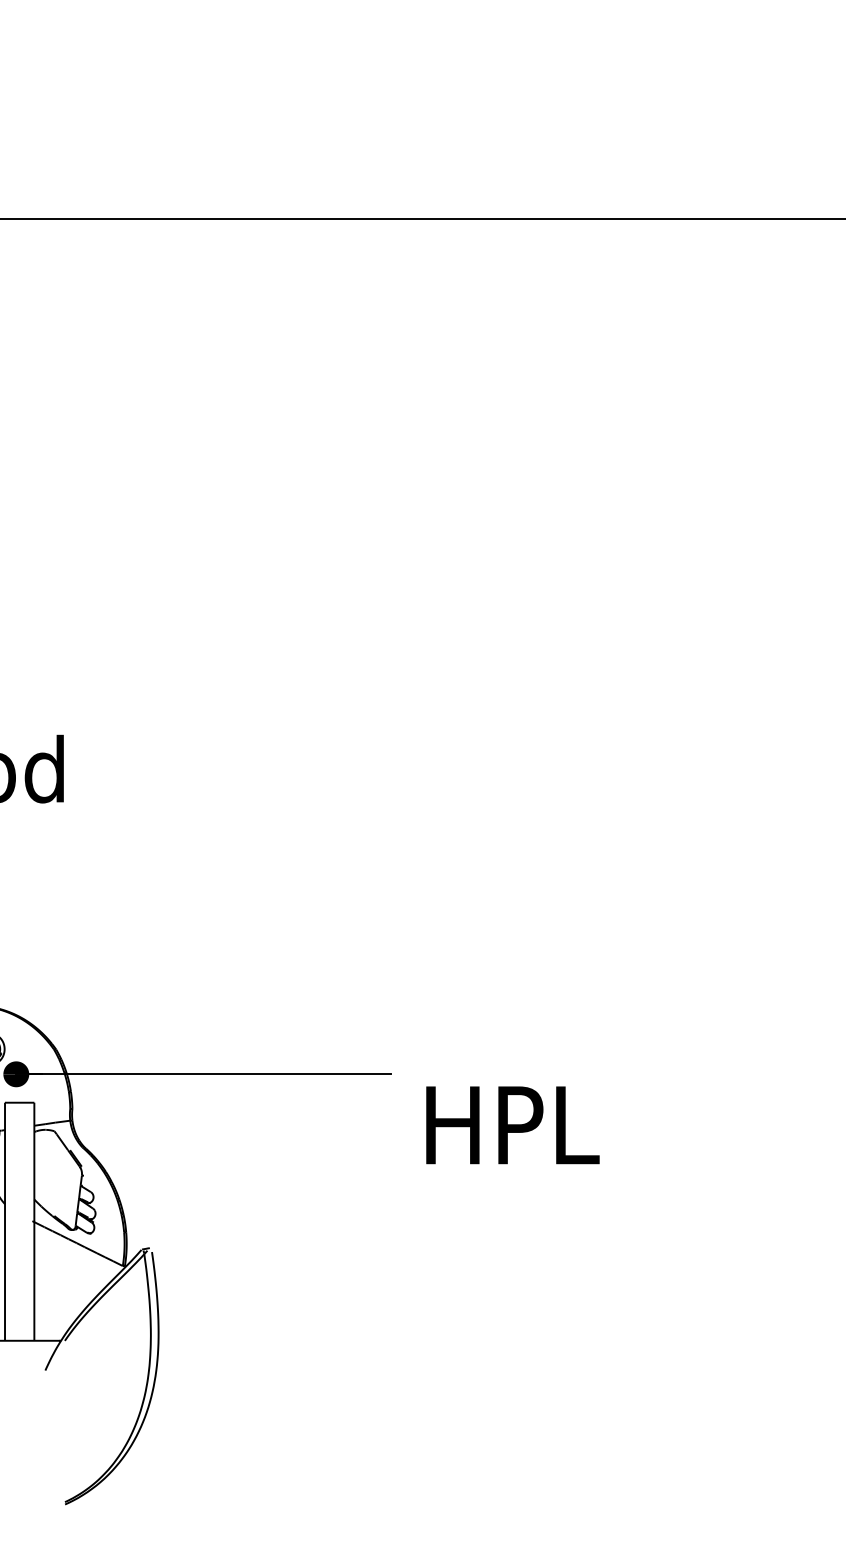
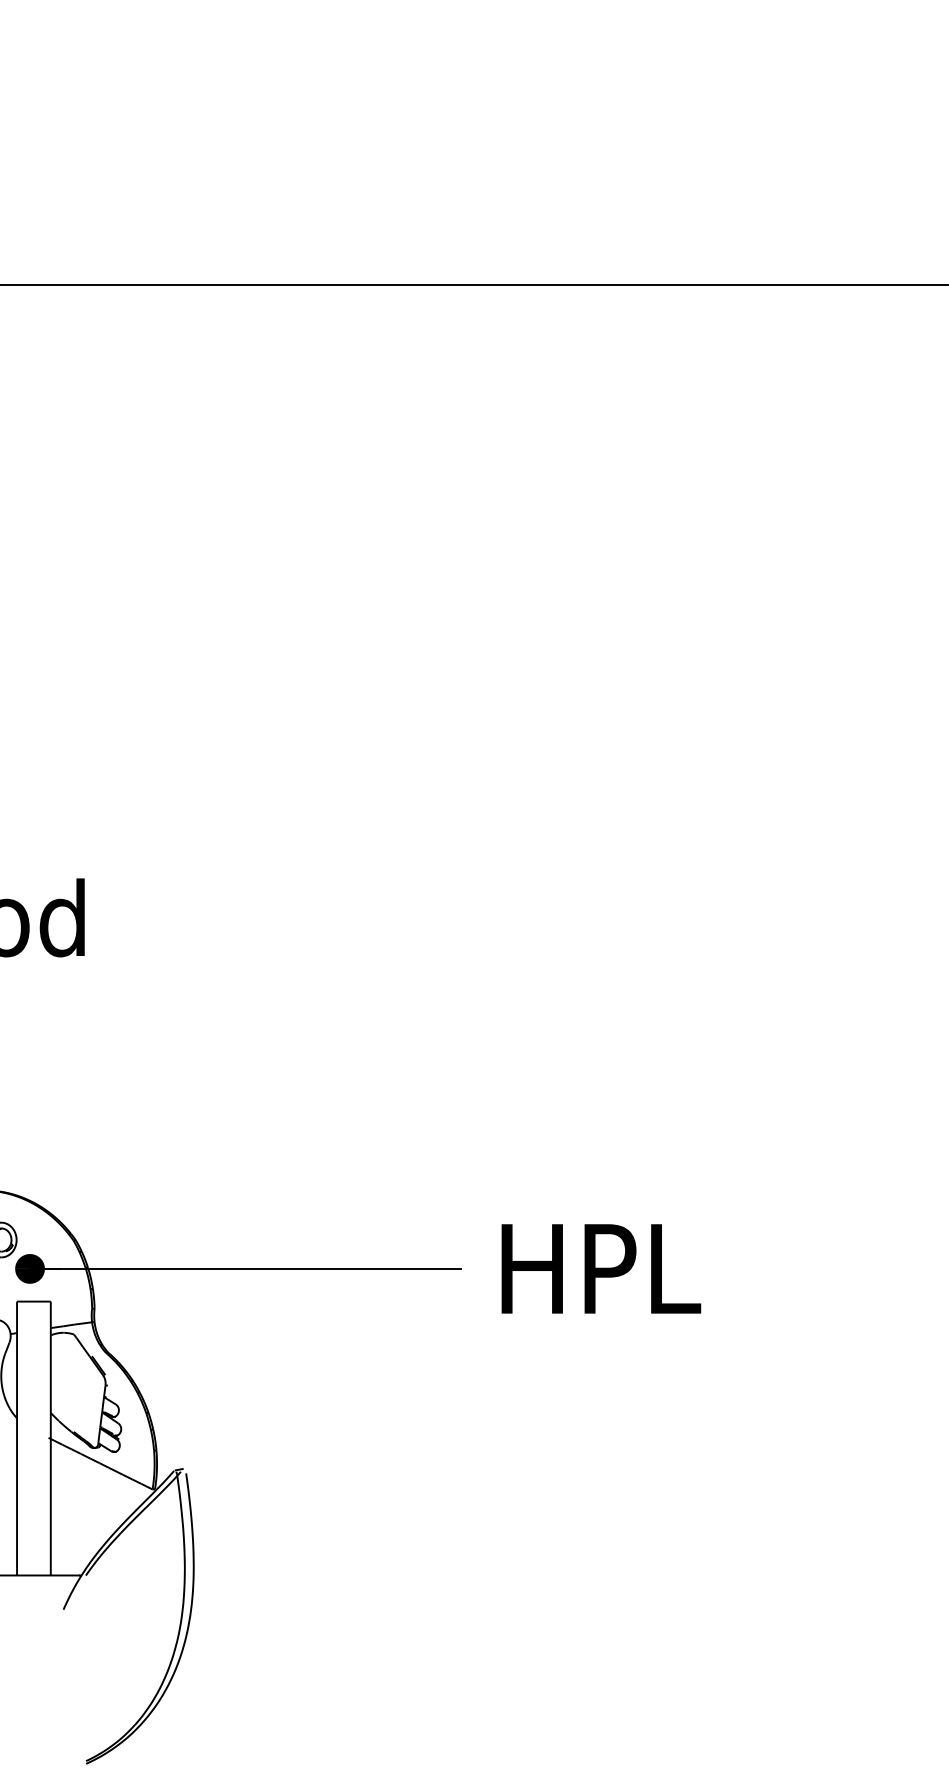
text: (512, 1125) -> (600, 1269), moved

